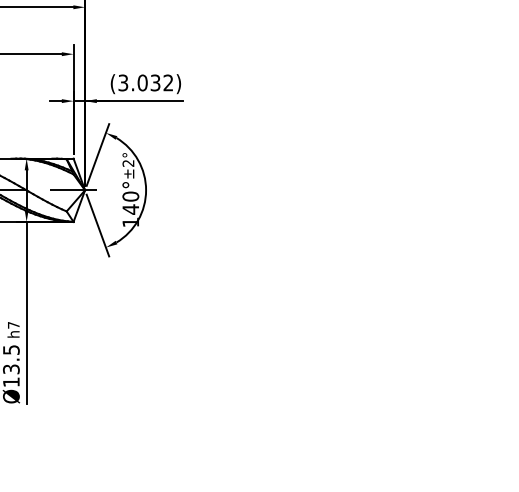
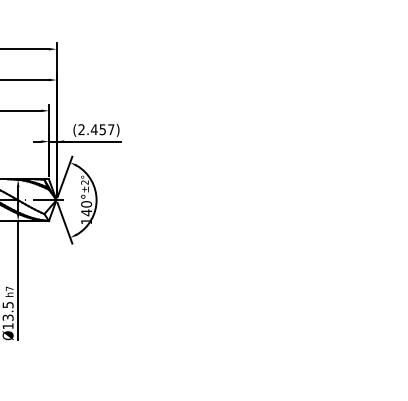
text: (145, 82) -> (96, 129), (3.032) -> (2.457)

